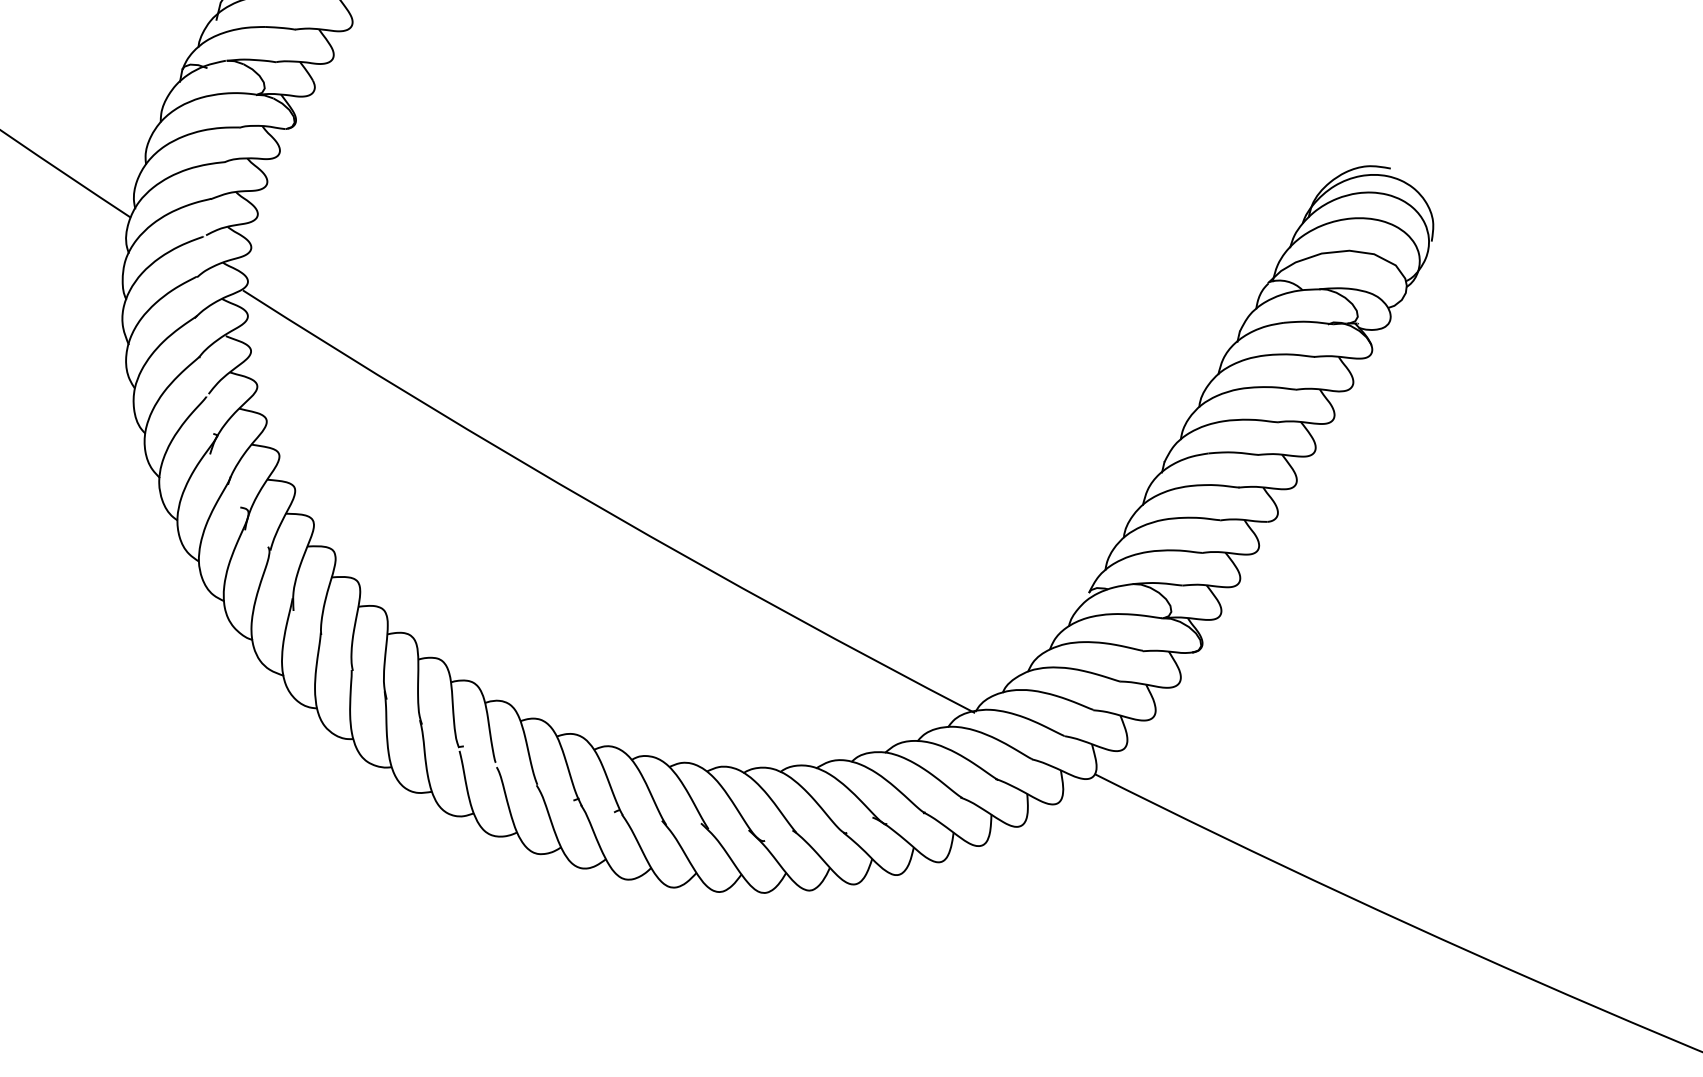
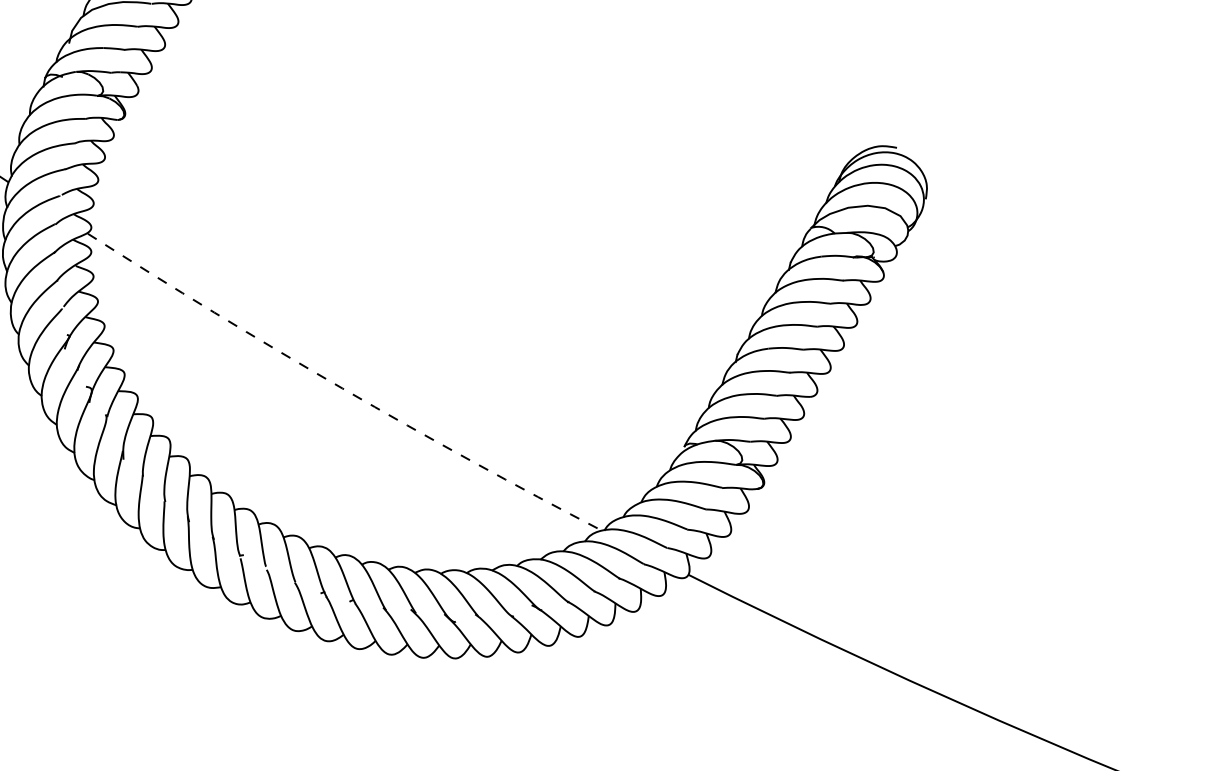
arc: (604, 509) -> (342, 388), solid -> dashed

